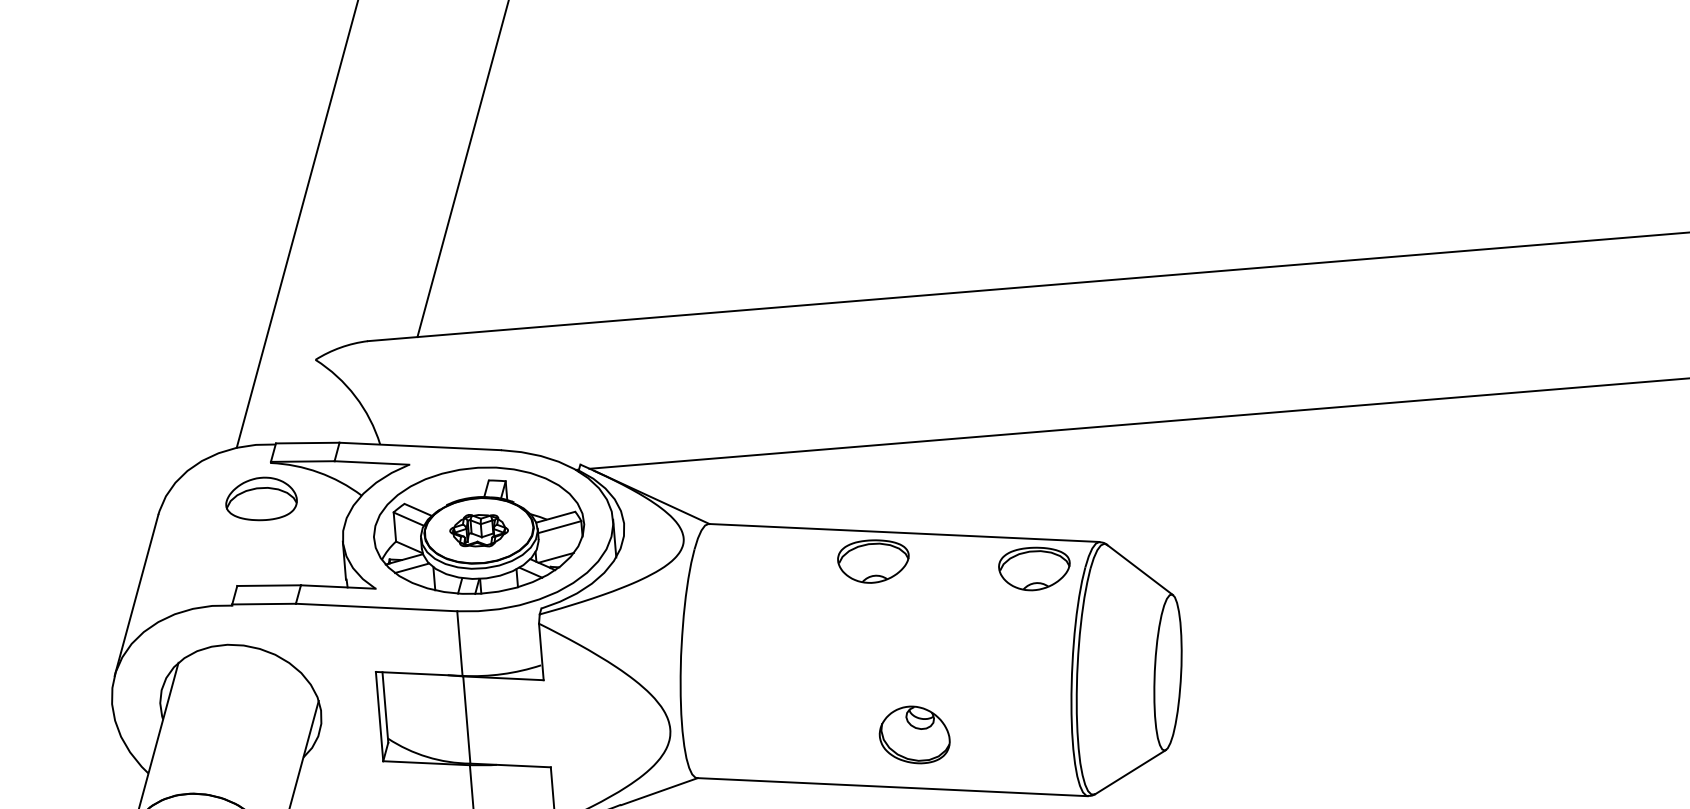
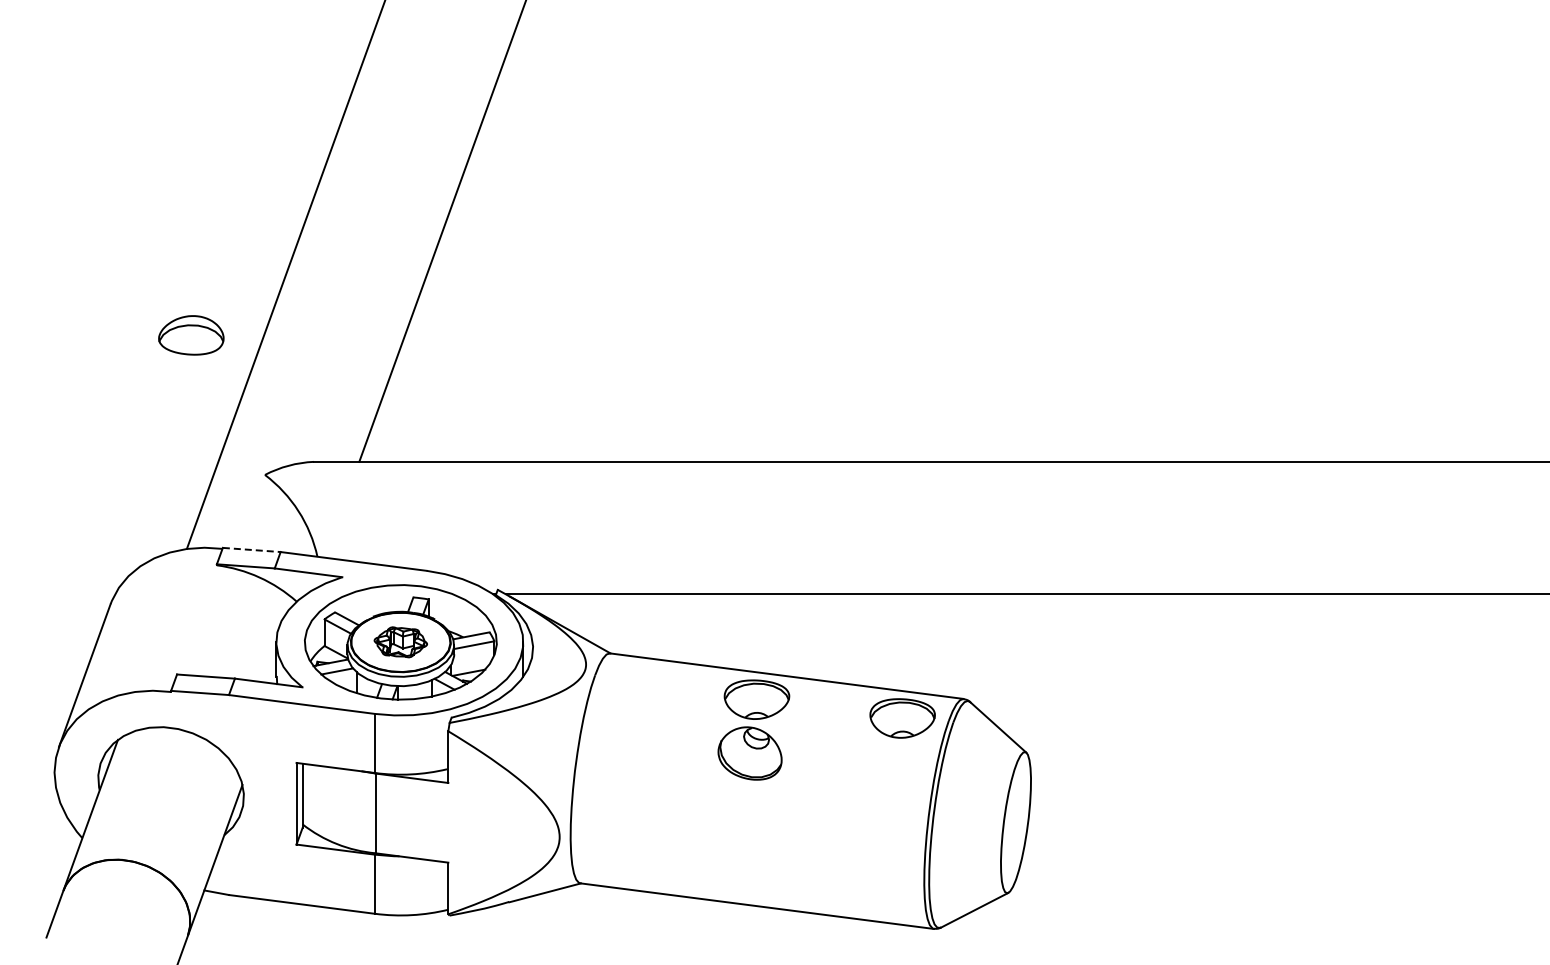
line: (307, 442) -> (251, 549), solid -> dashed
part: (261, 499) -> (191, 335), moved
part: (913, 735) -> (749, 753), moved

